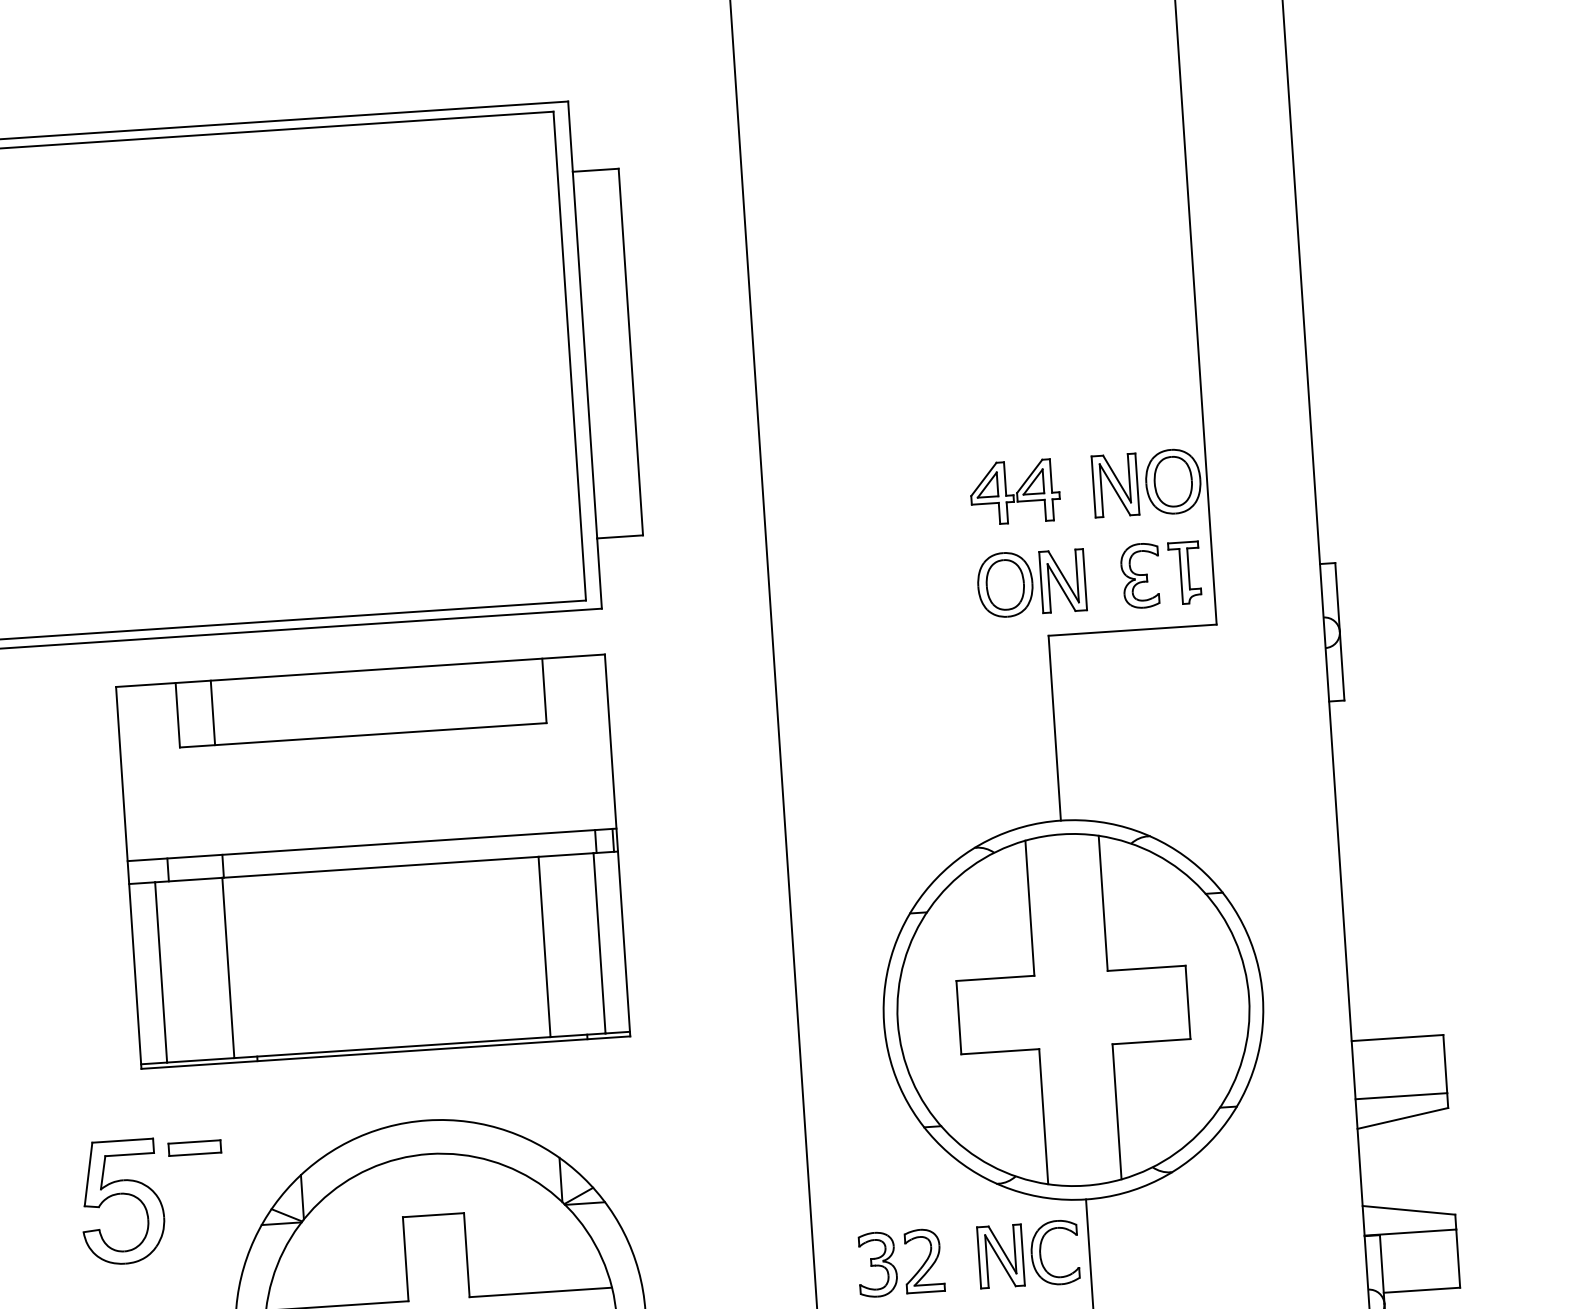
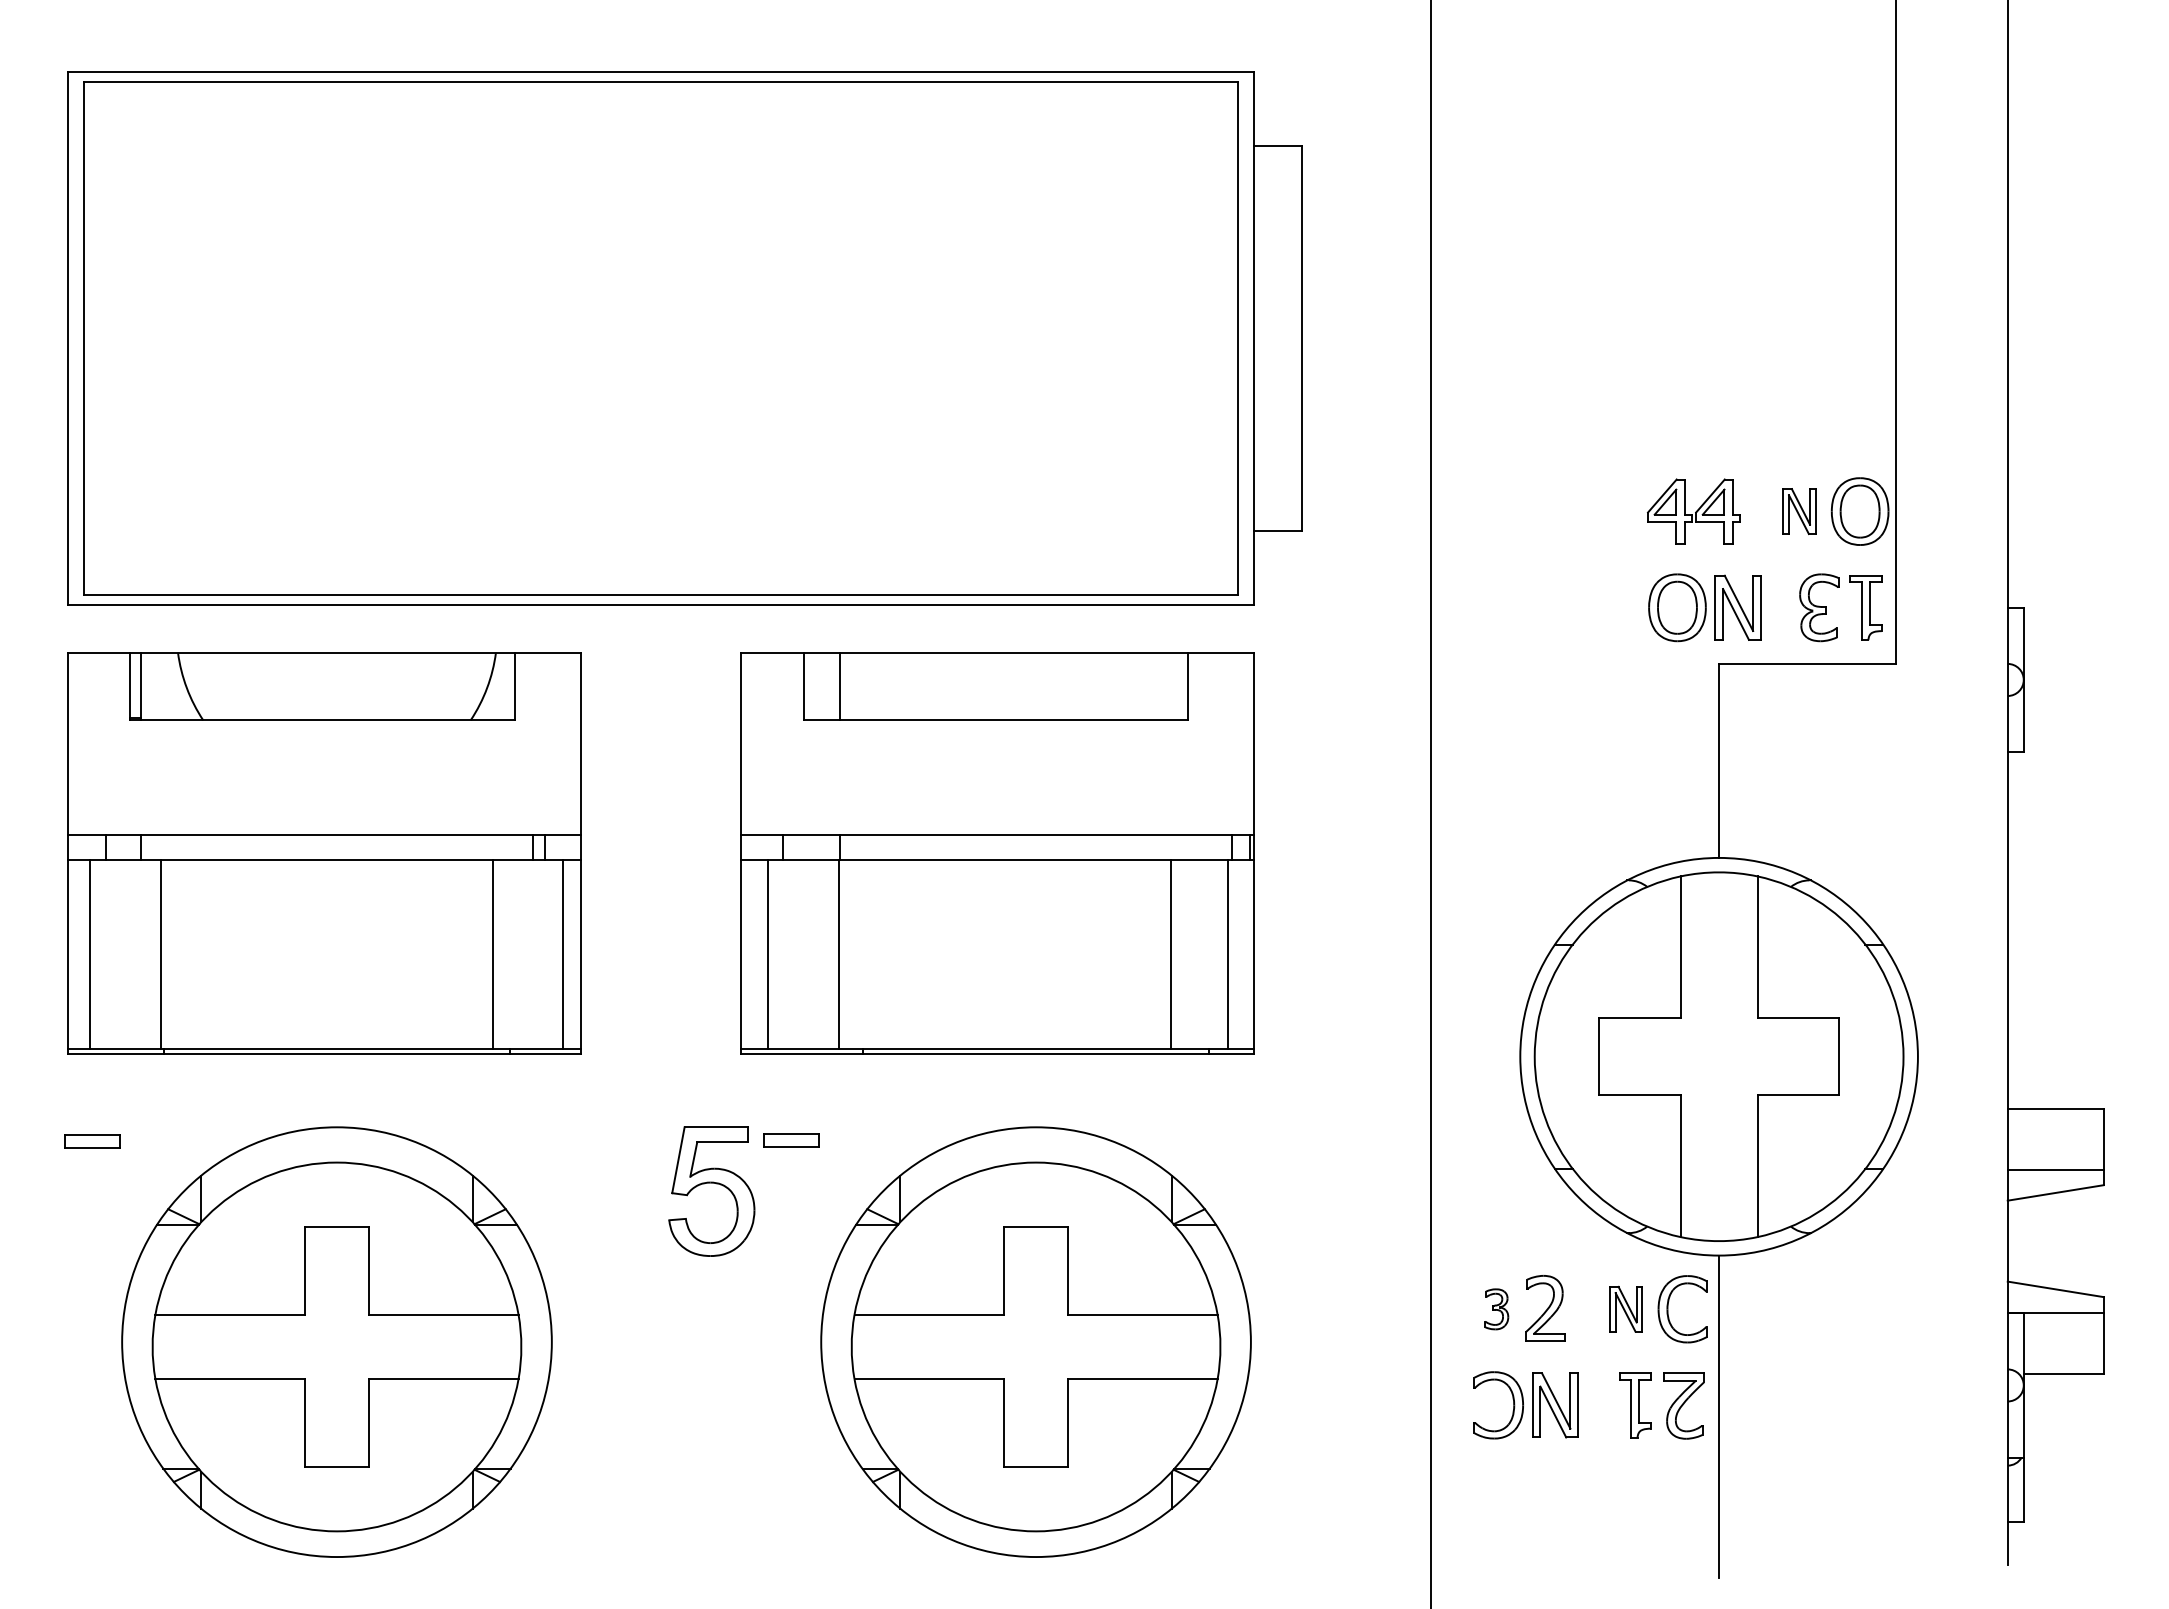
part: (1115, 485) -> (1799, 511), size x0.7
part: (1000, 1256) -> (1625, 1309), size x0.7
part: (877, 1264) -> (1496, 1309), size x0.6

